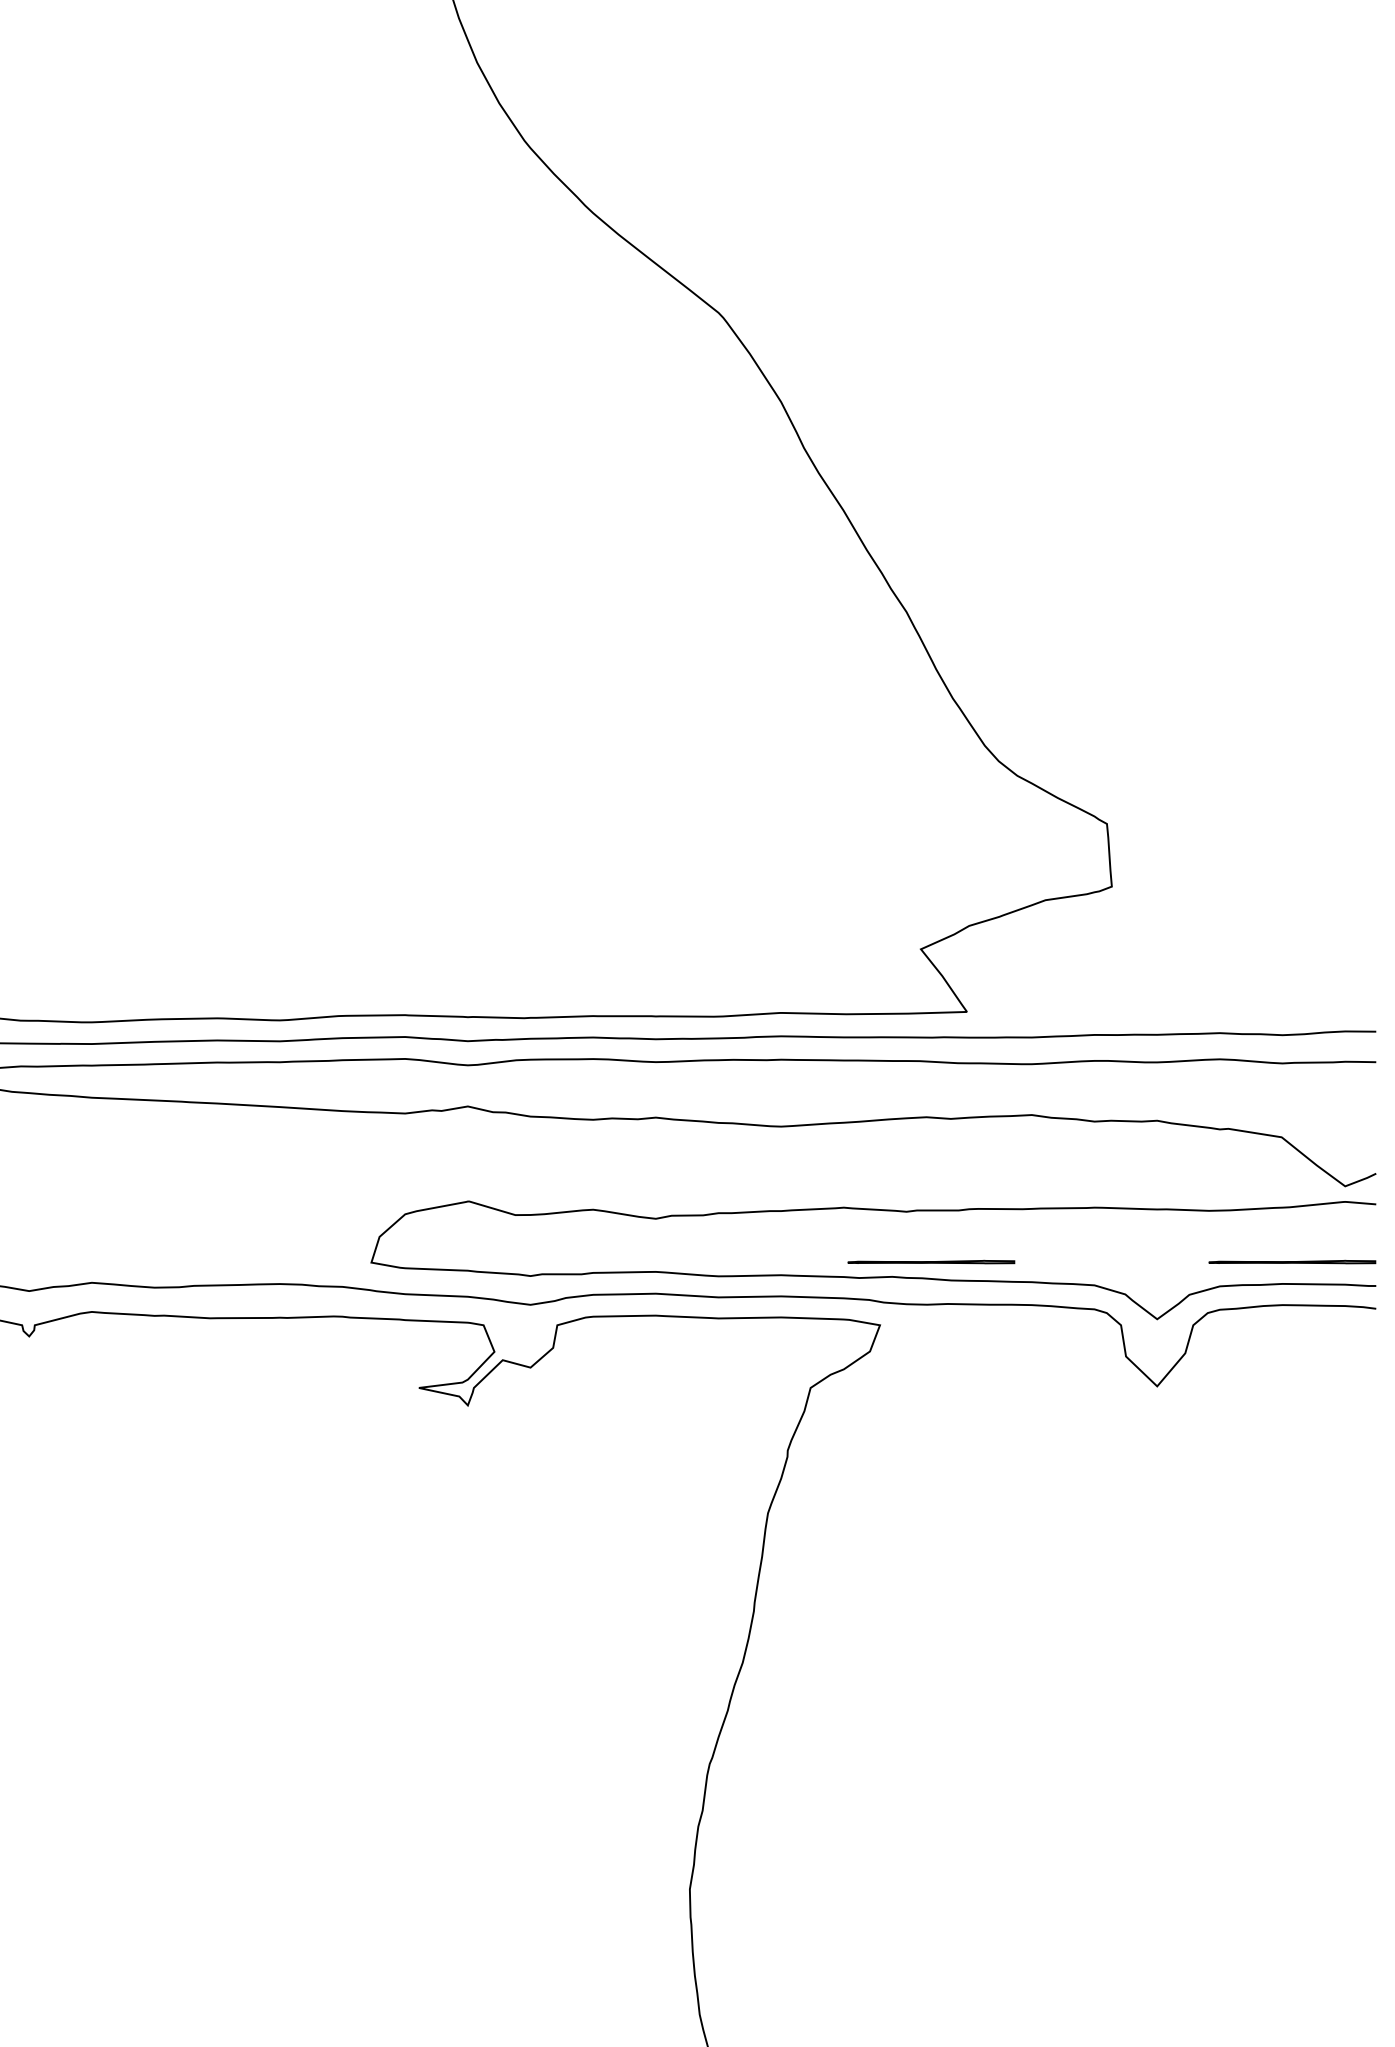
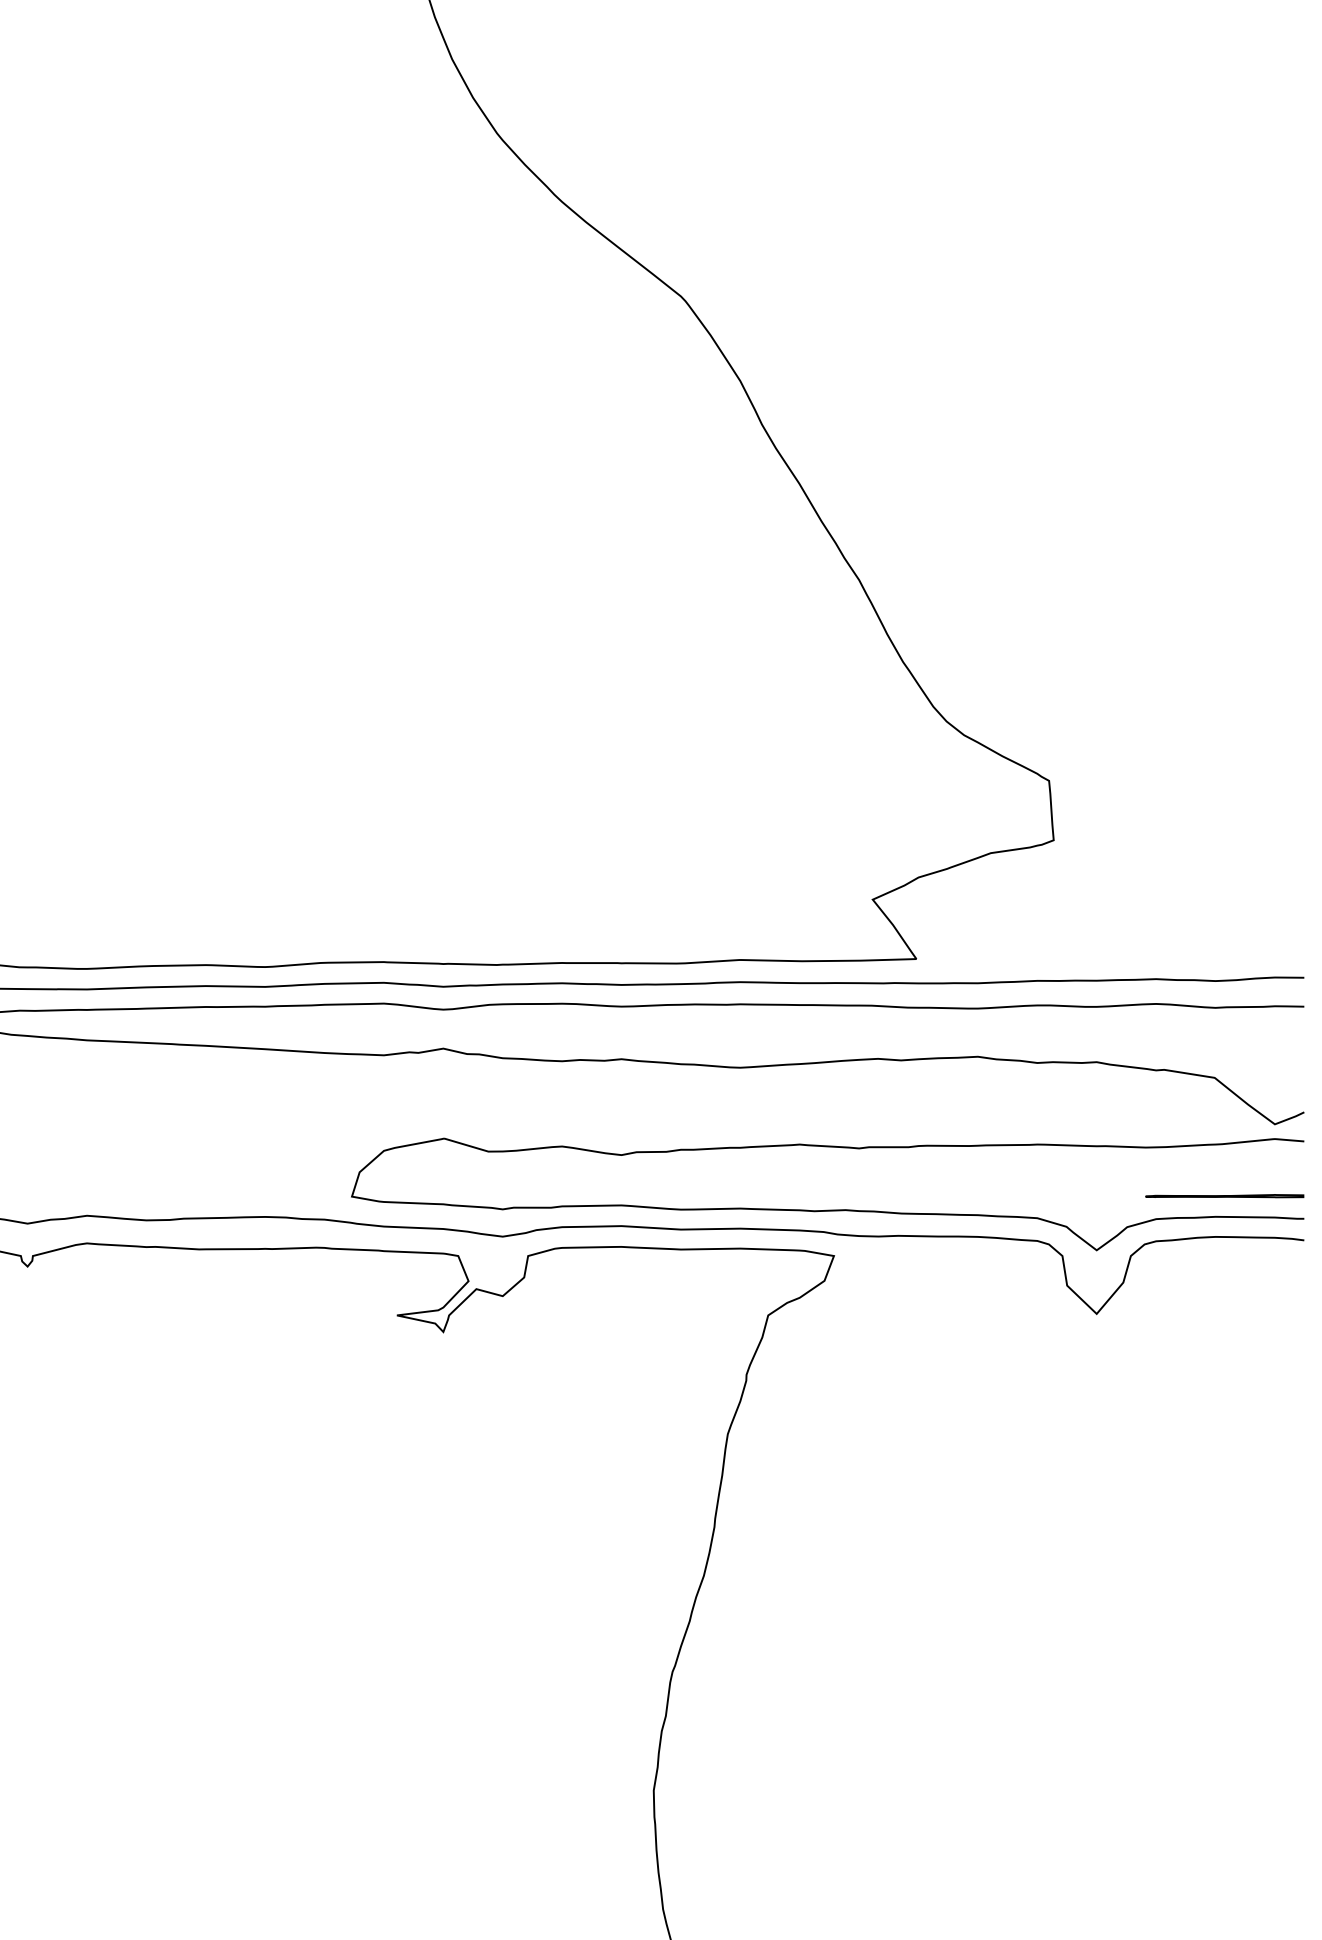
curve: (931, 1261) -> (882, 1195), removed

